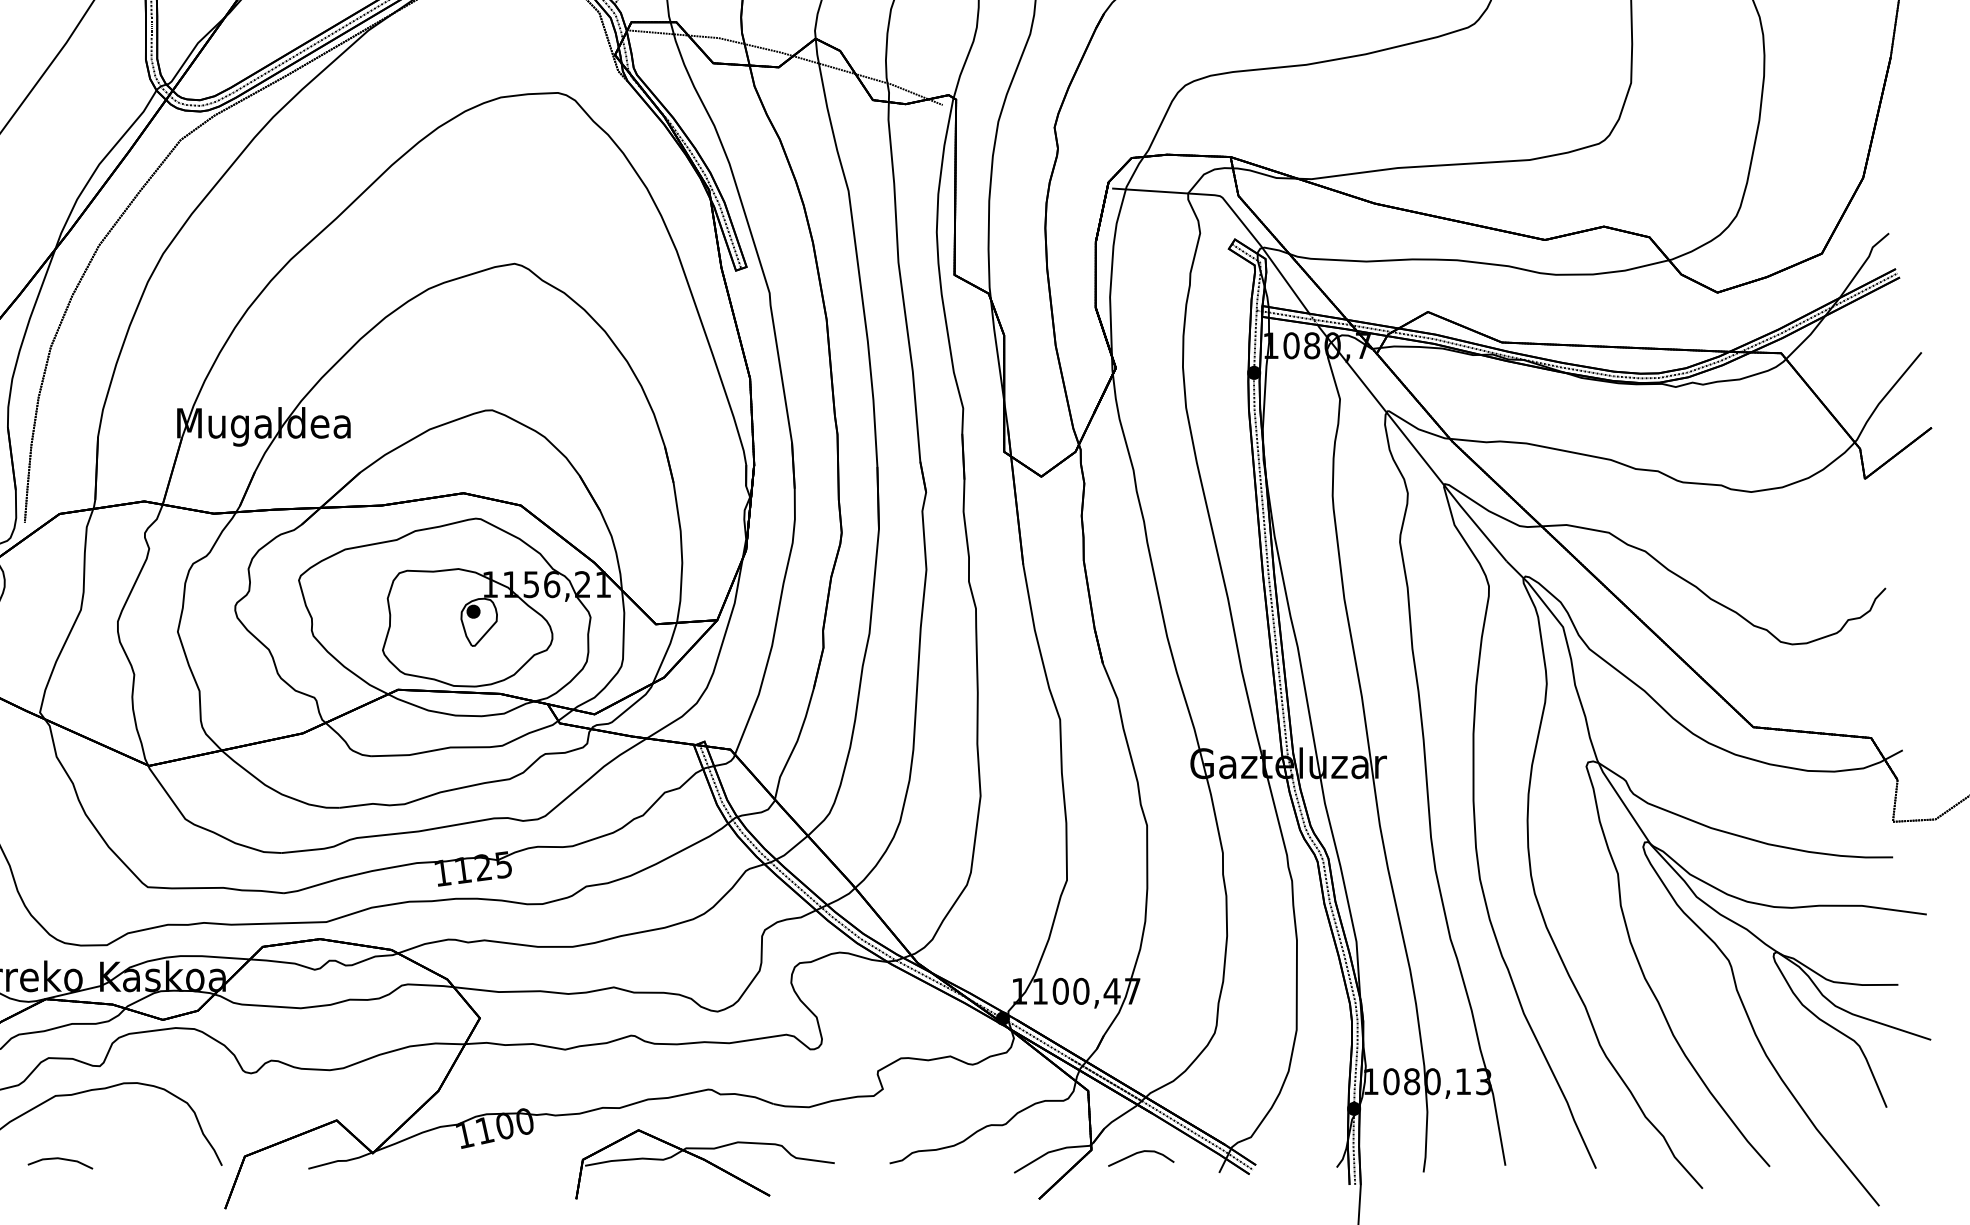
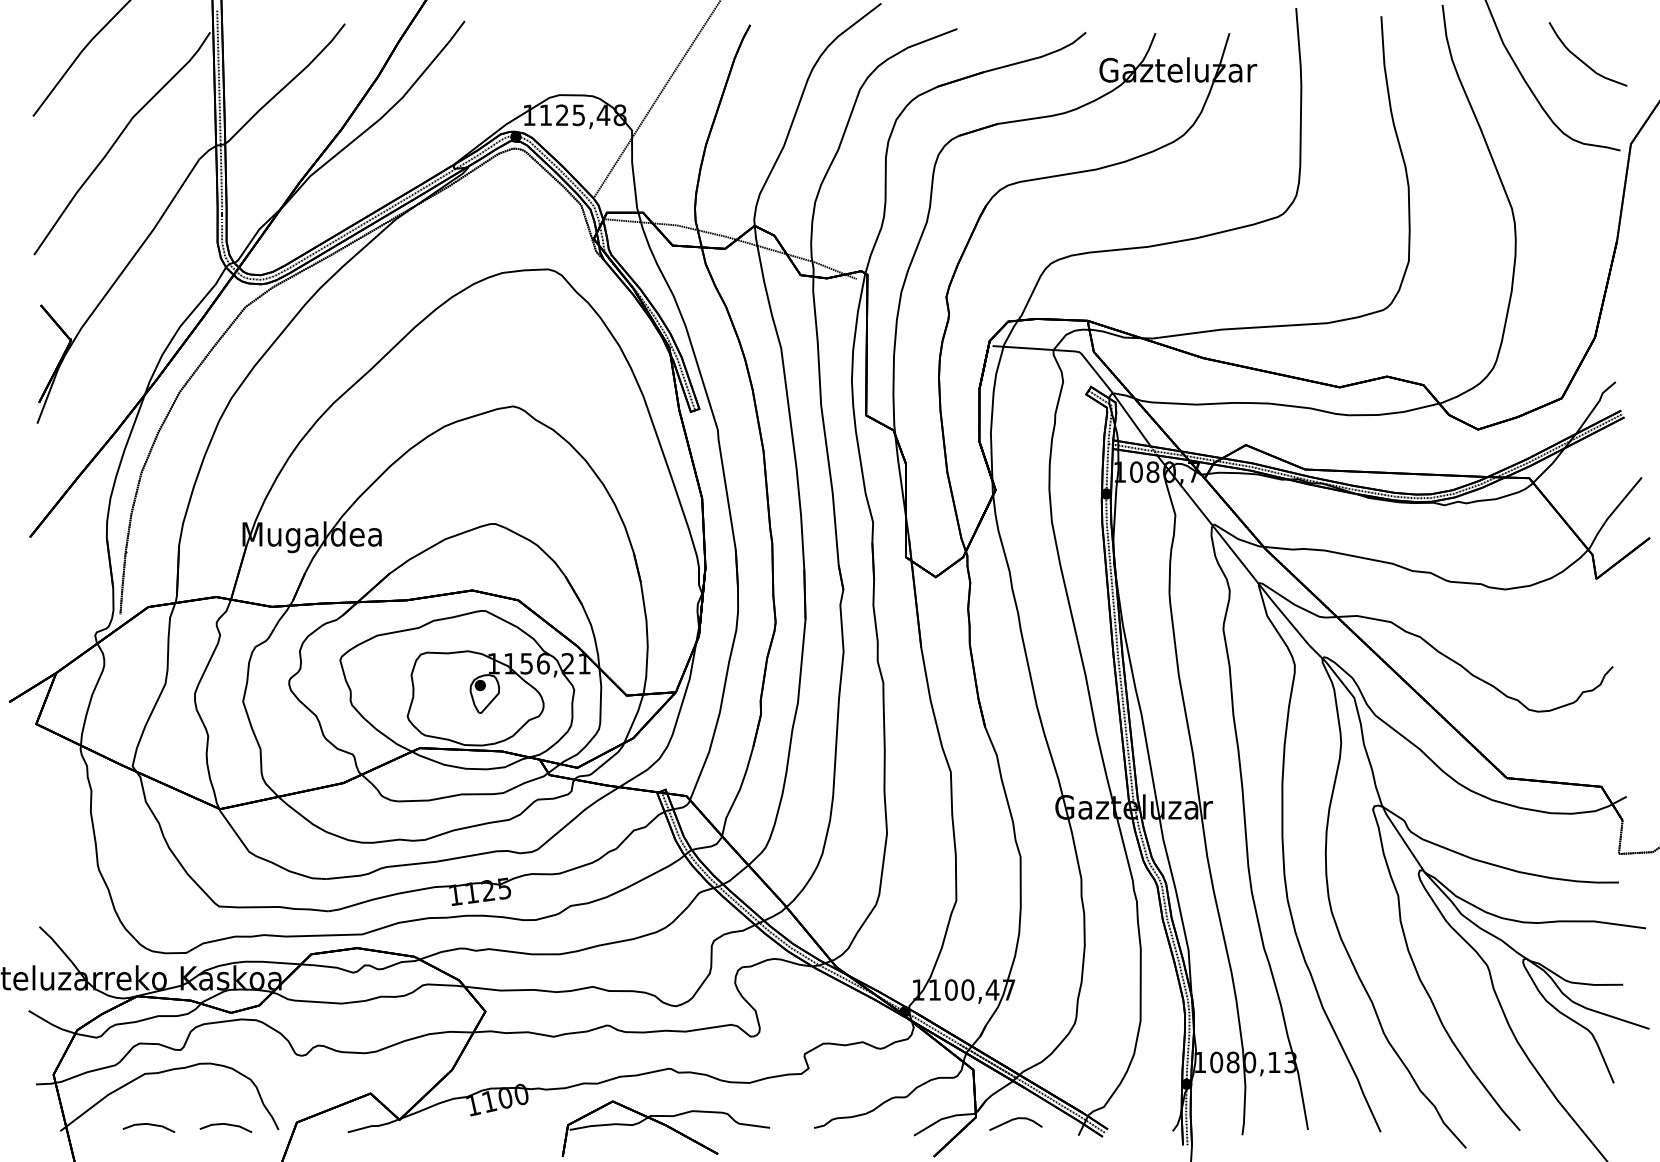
line: (157, 1160) -> (226, 1125), added

